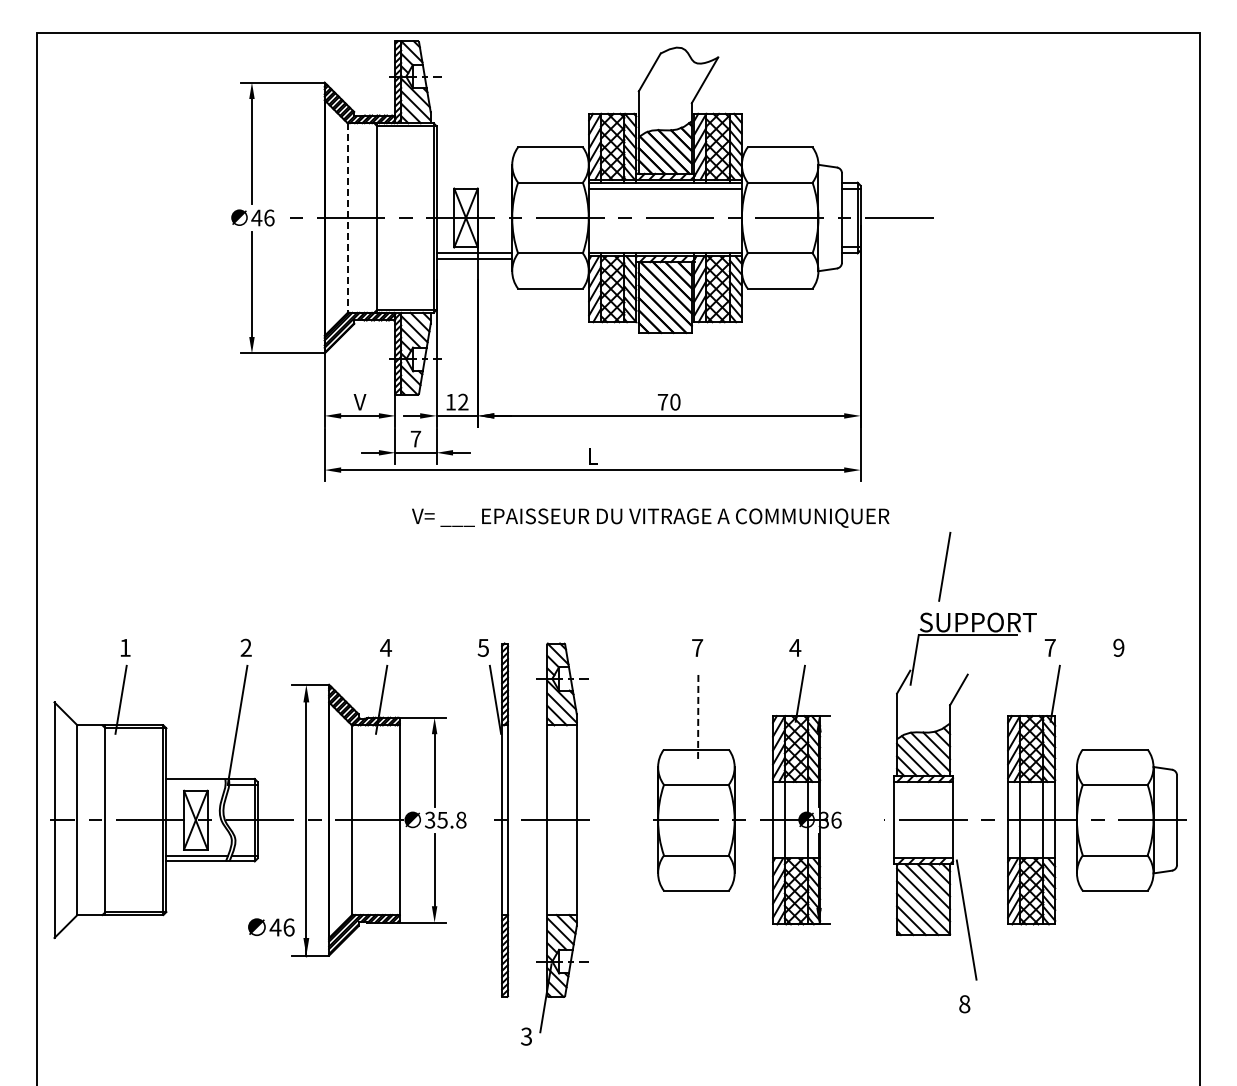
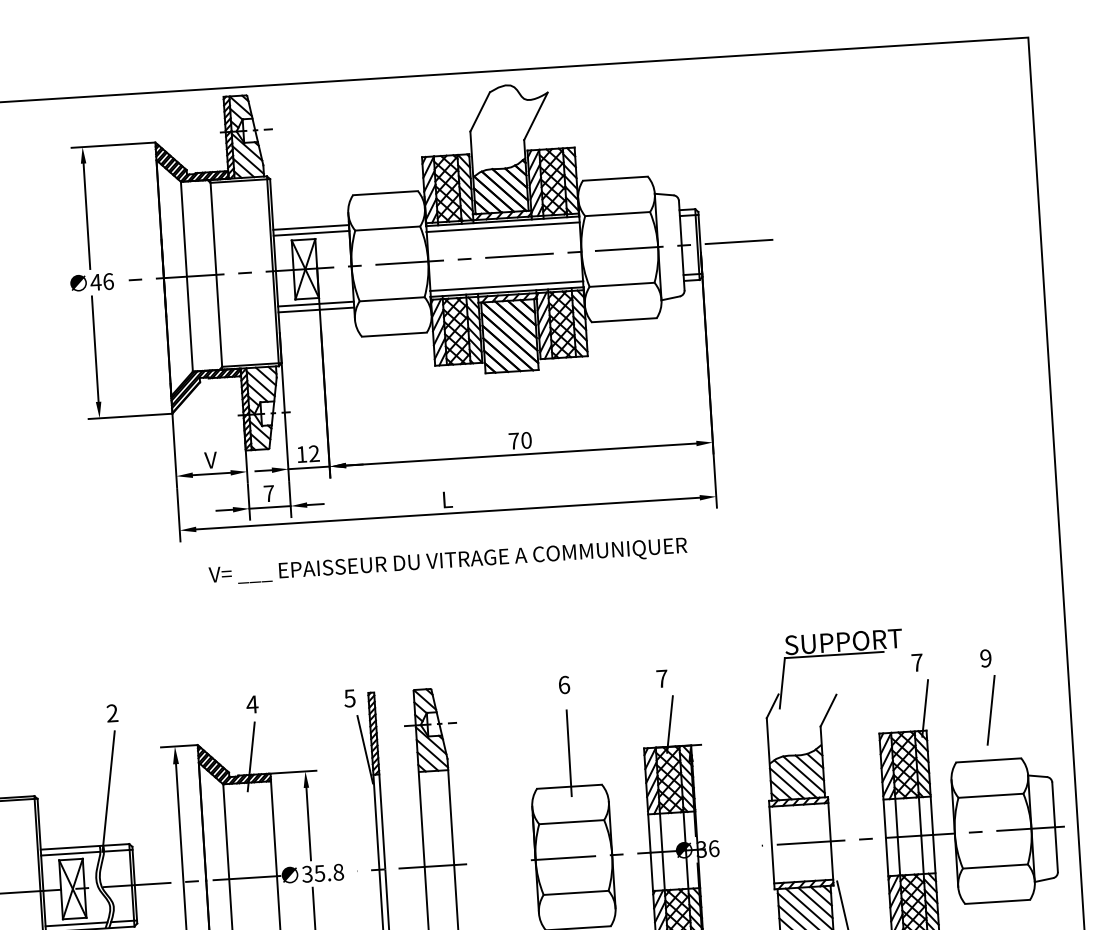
line: (474, 176) -> (311, 227), added
line: (474, 182) -> (311, 233), added
line: (347, 218) -> (186, 277), dashed -> solid
line: (664, 247) -> (505, 286), added
text: (650, 517) -> (447, 561), moved
line: (944, 566) -> (990, 709), moved
text: (697, 647) -> (564, 684), 7 -> 6
text: (795, 647) -> (662, 678), 4 -> 7
line: (698, 716) -> (569, 753), dashed -> solid
line: (195, 784) -> (70, 853), added

